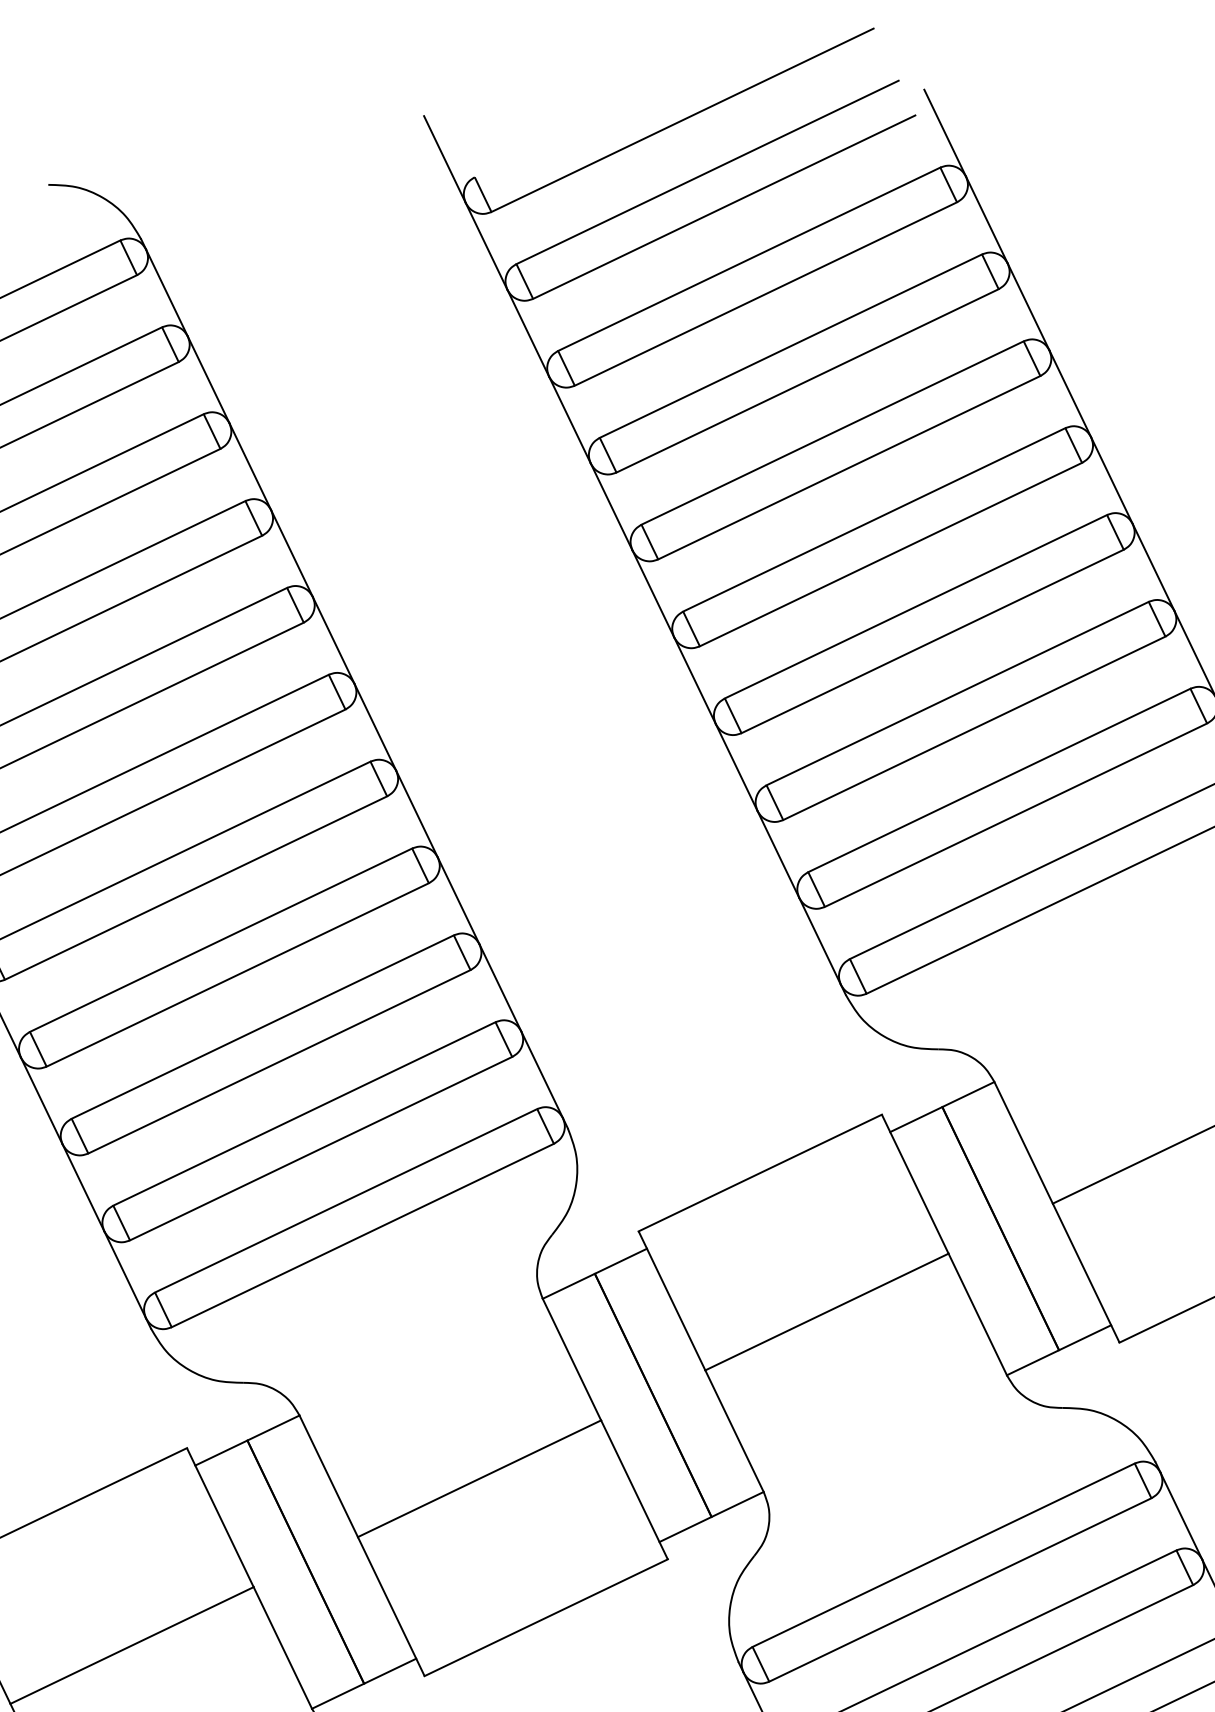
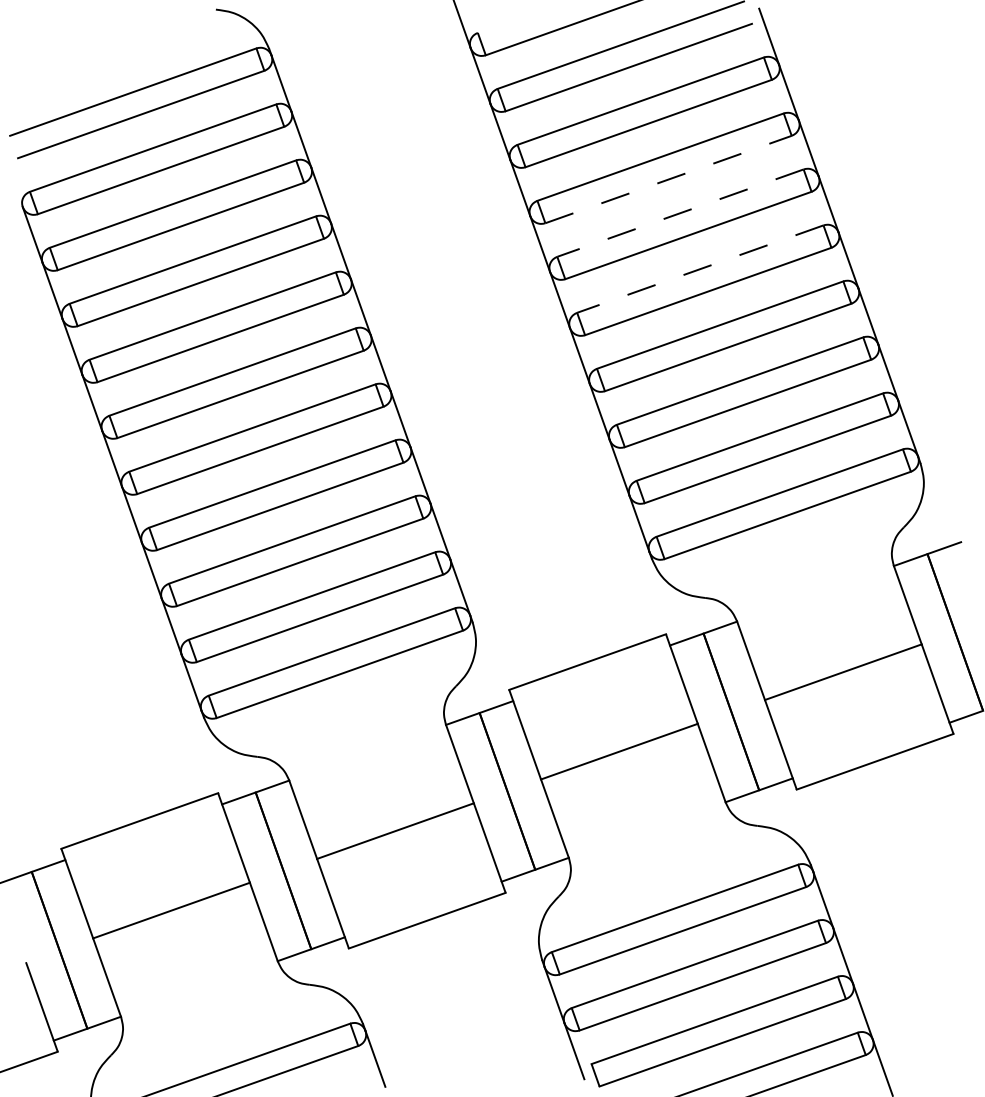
line: (807, 380) -> (668, 179), solid -> dashed
line: (832, 433) -> (680, 213), solid -> dashed
line: (874, 520) -> (700, 269), solid -> dashed

